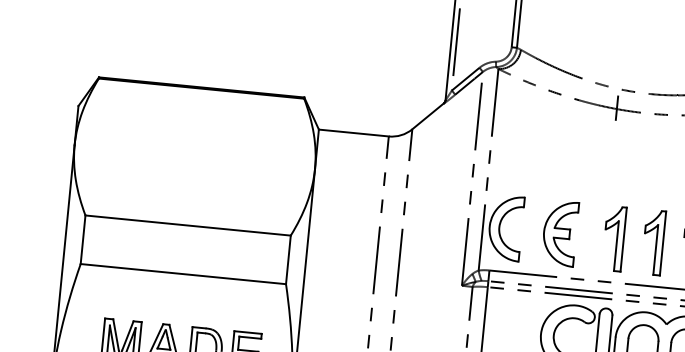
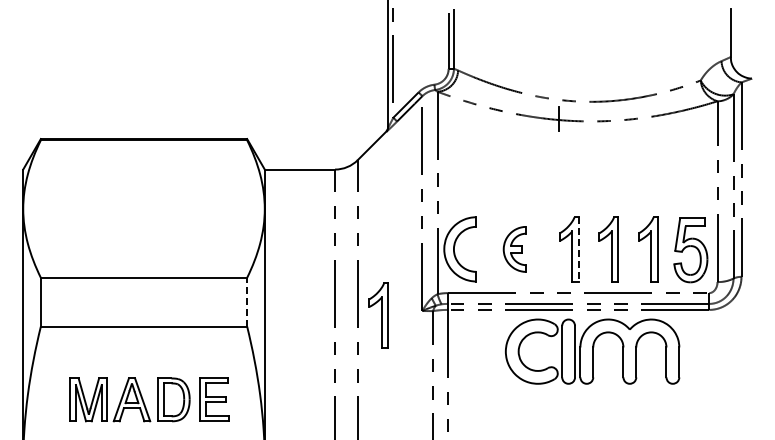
part: (559, 233) -> (514, 249), size x0.7
line: (623, 239) -> (578, 249), solid -> dashed
line: (288, 259) -> (247, 301), solid -> dashed
part: (417, 285) -> (378, 315), added

